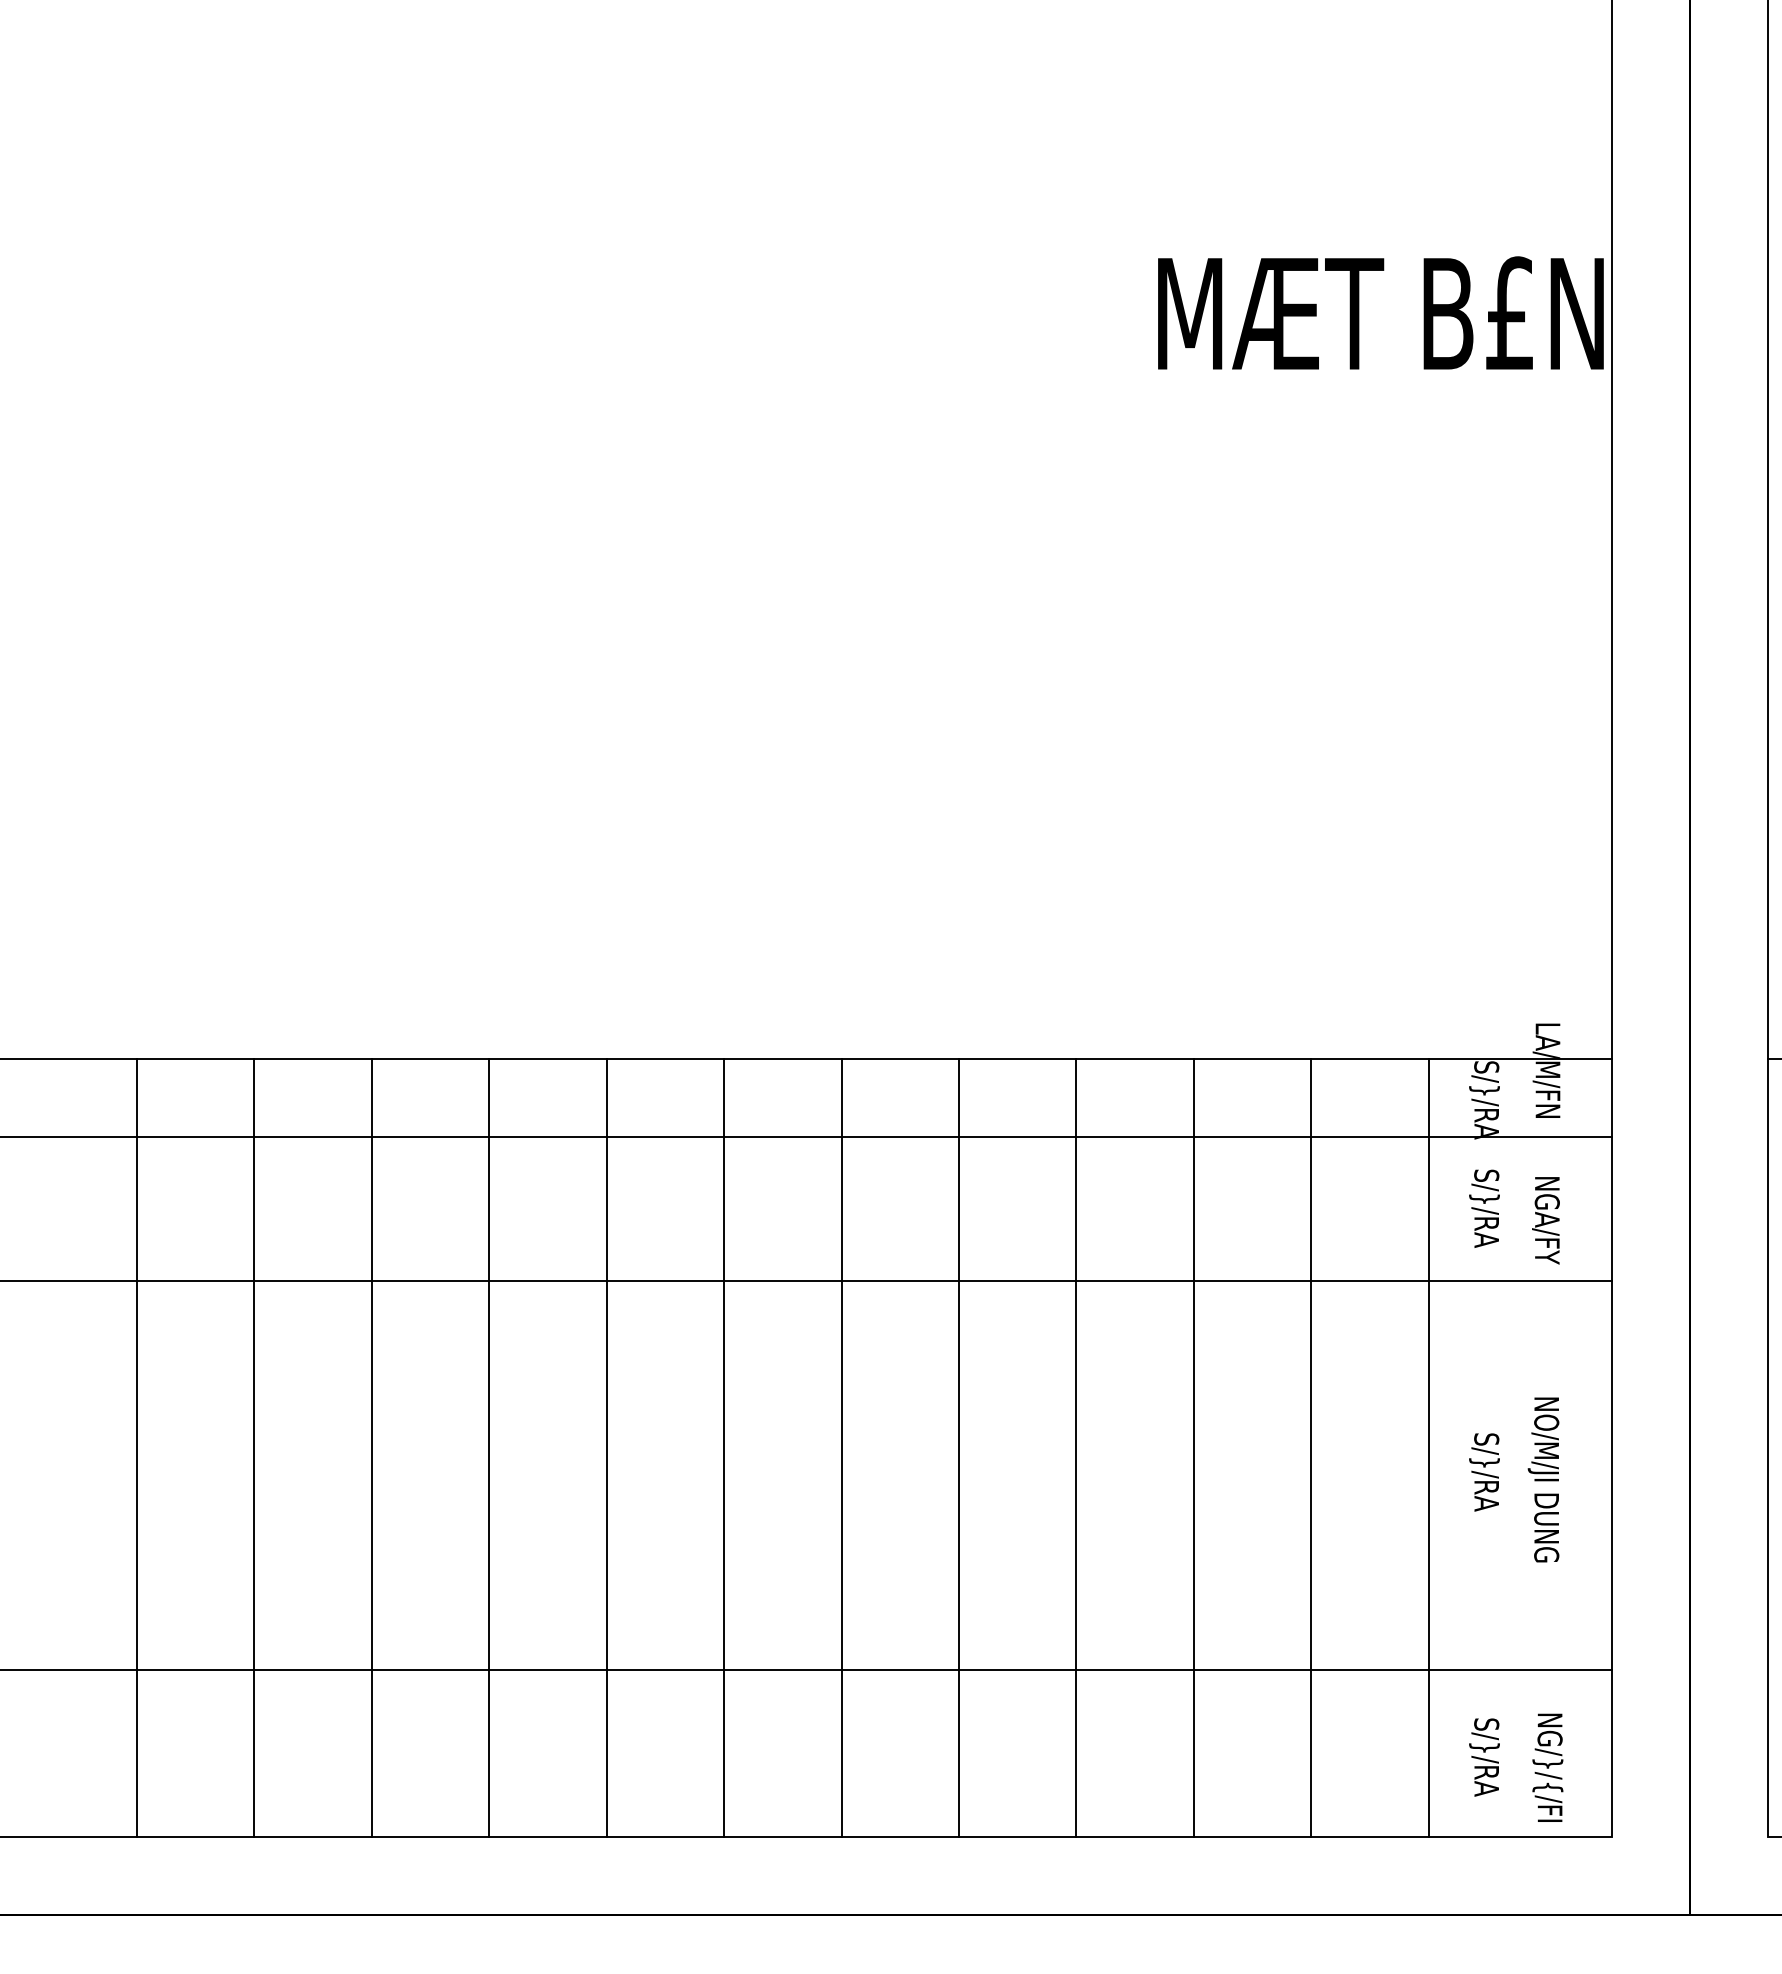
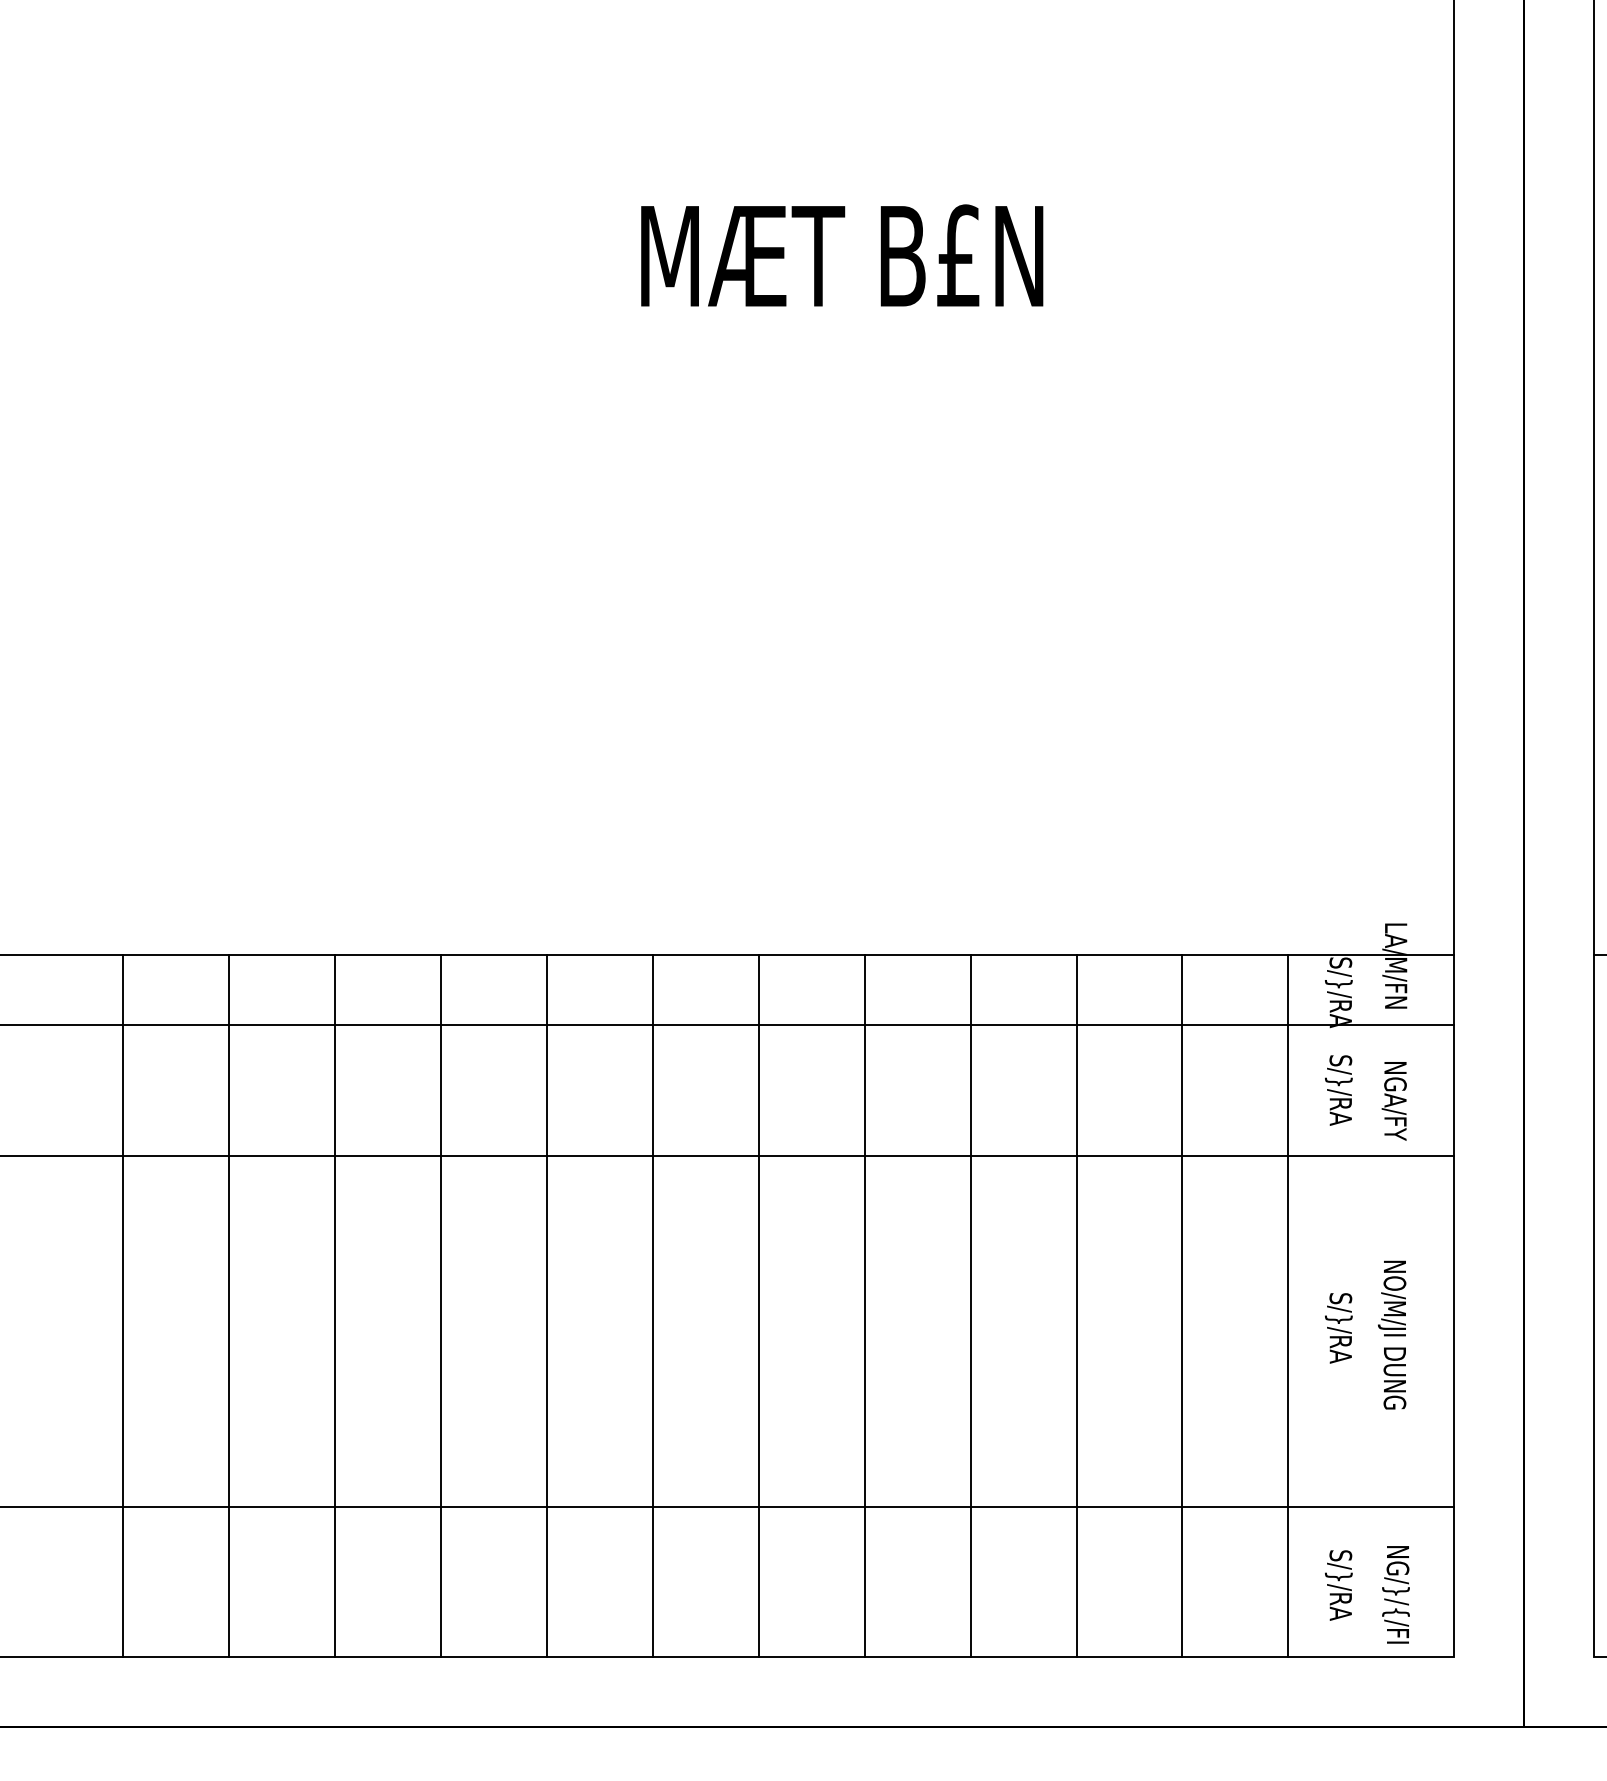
text: (1380, 312) -> (841, 255), moved

